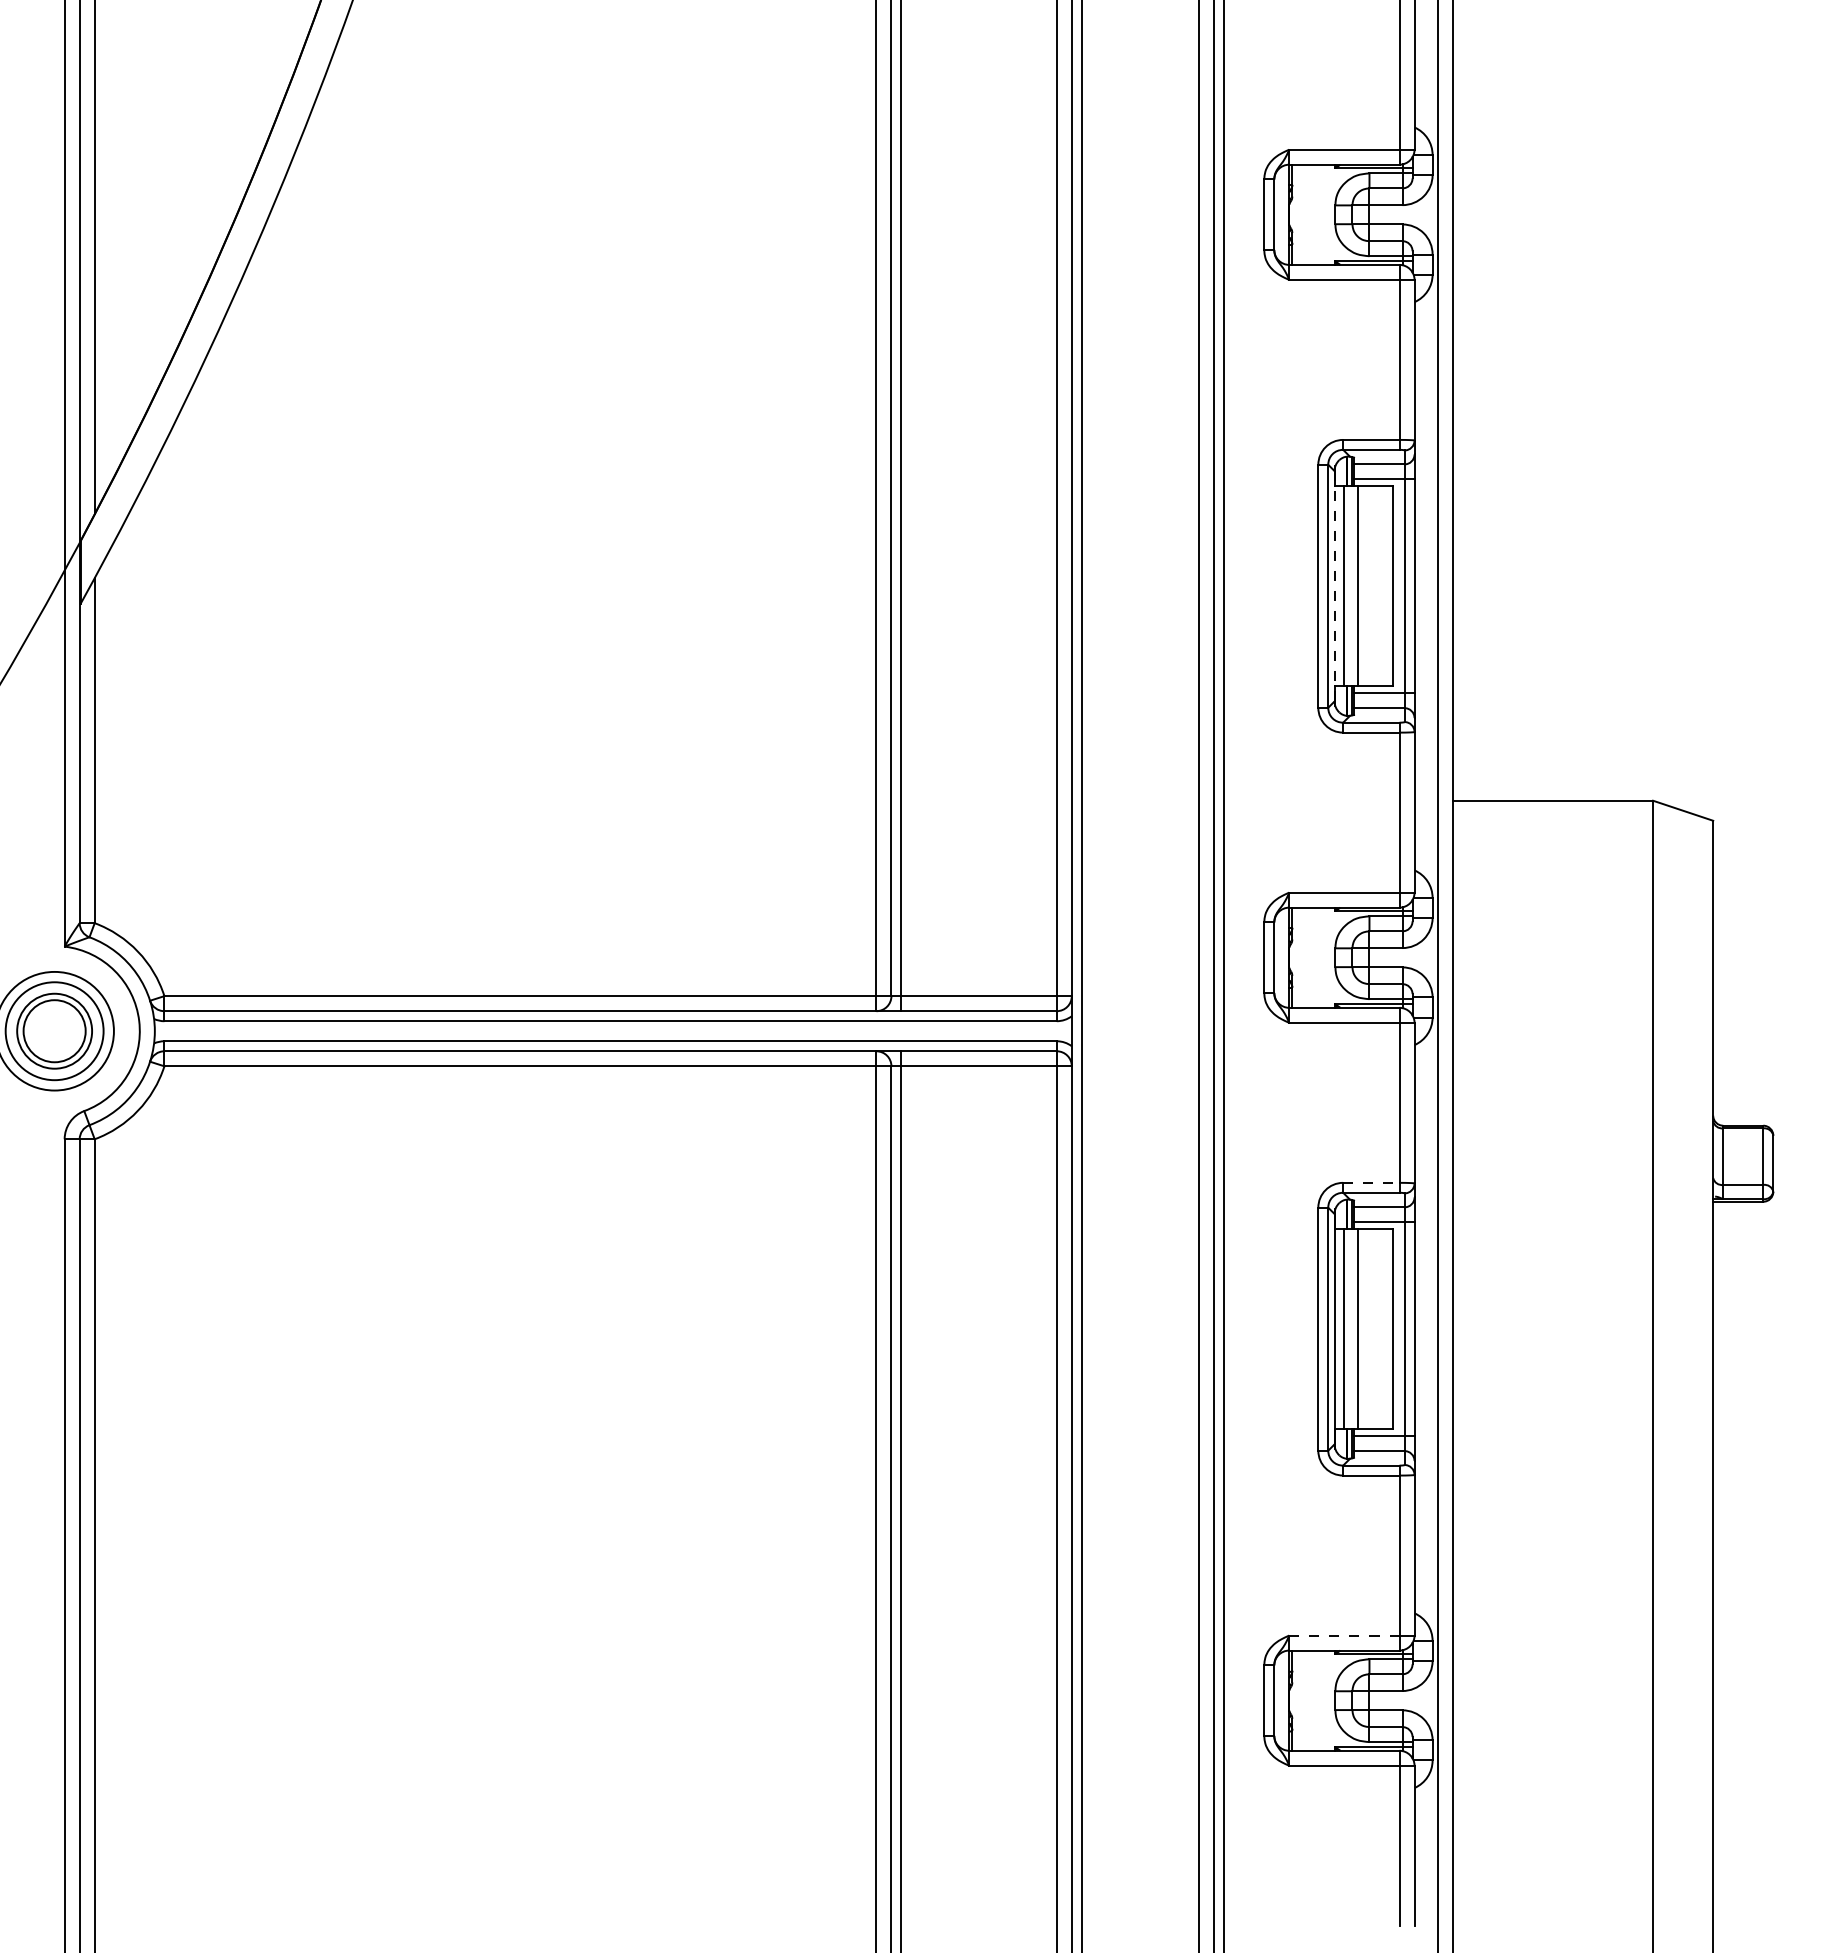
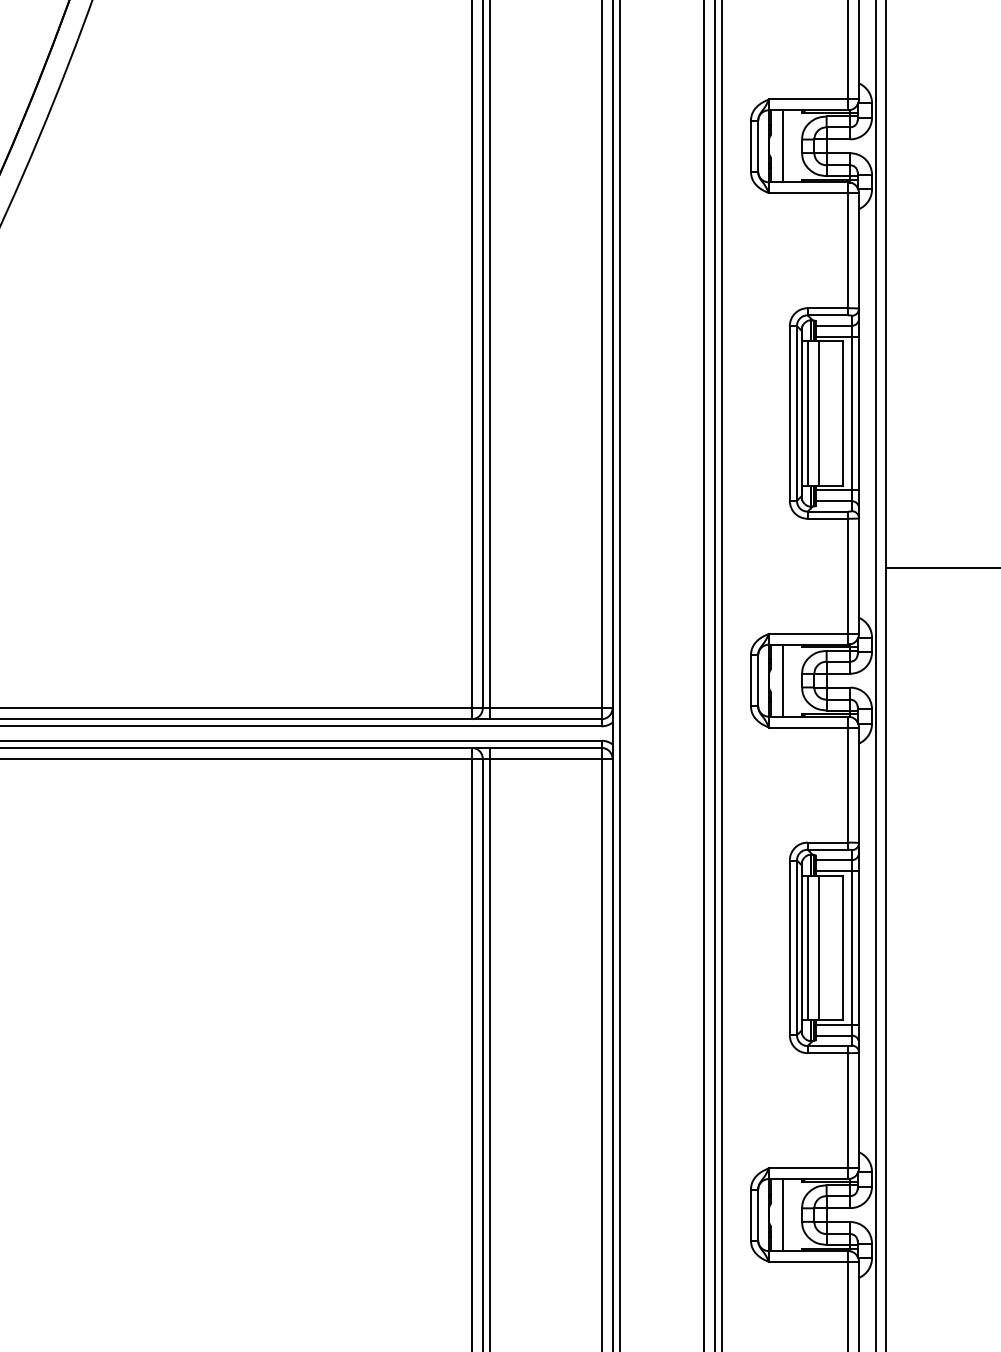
line: (1309, 214) -> (783, 146), added
line: (1334, 585) -> (801, 412), dashed -> solid
line: (1309, 957) -> (783, 680), added
line: (1371, 1182) -> (828, 842), dashed -> solid
line: (1344, 1635) -> (808, 1168), dashed -> solid
line: (1309, 1700) -> (783, 1214), added

